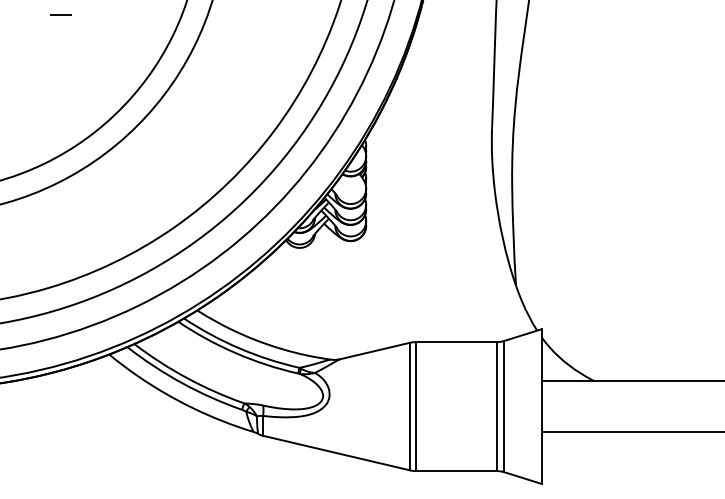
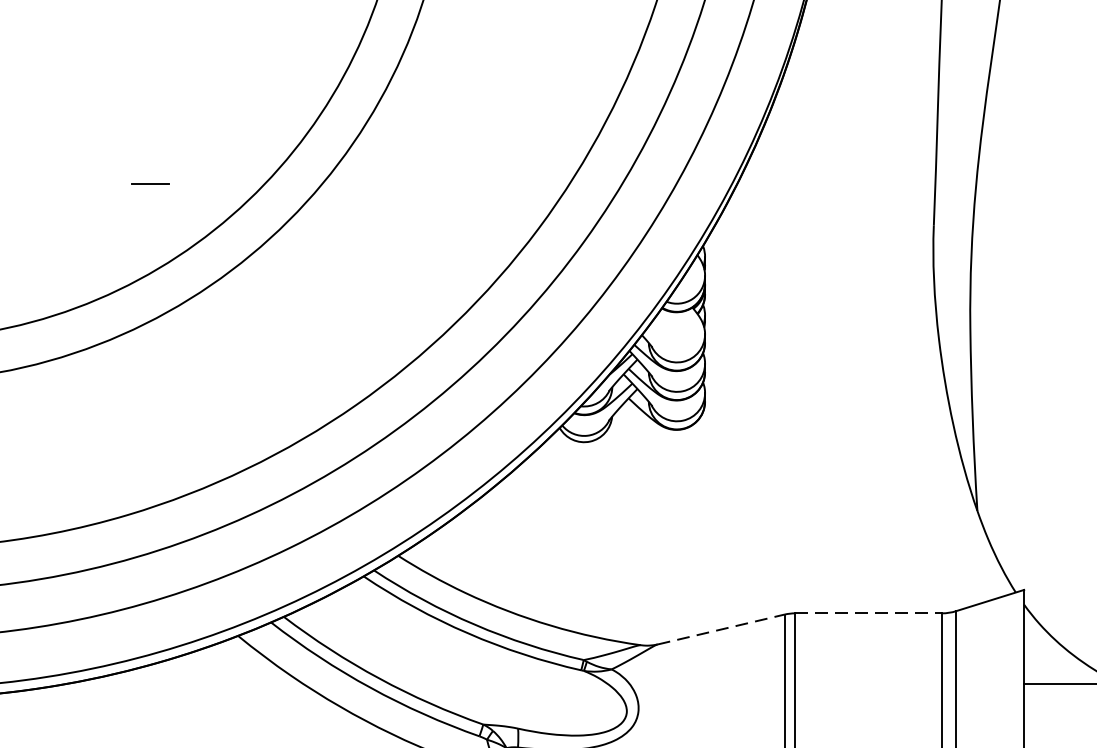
line: (60, 14) -> (149, 183), moved
line: (456, 342) -> (869, 614), solid -> dashed
line: (375, 351) -> (722, 630), solid -> dashed

